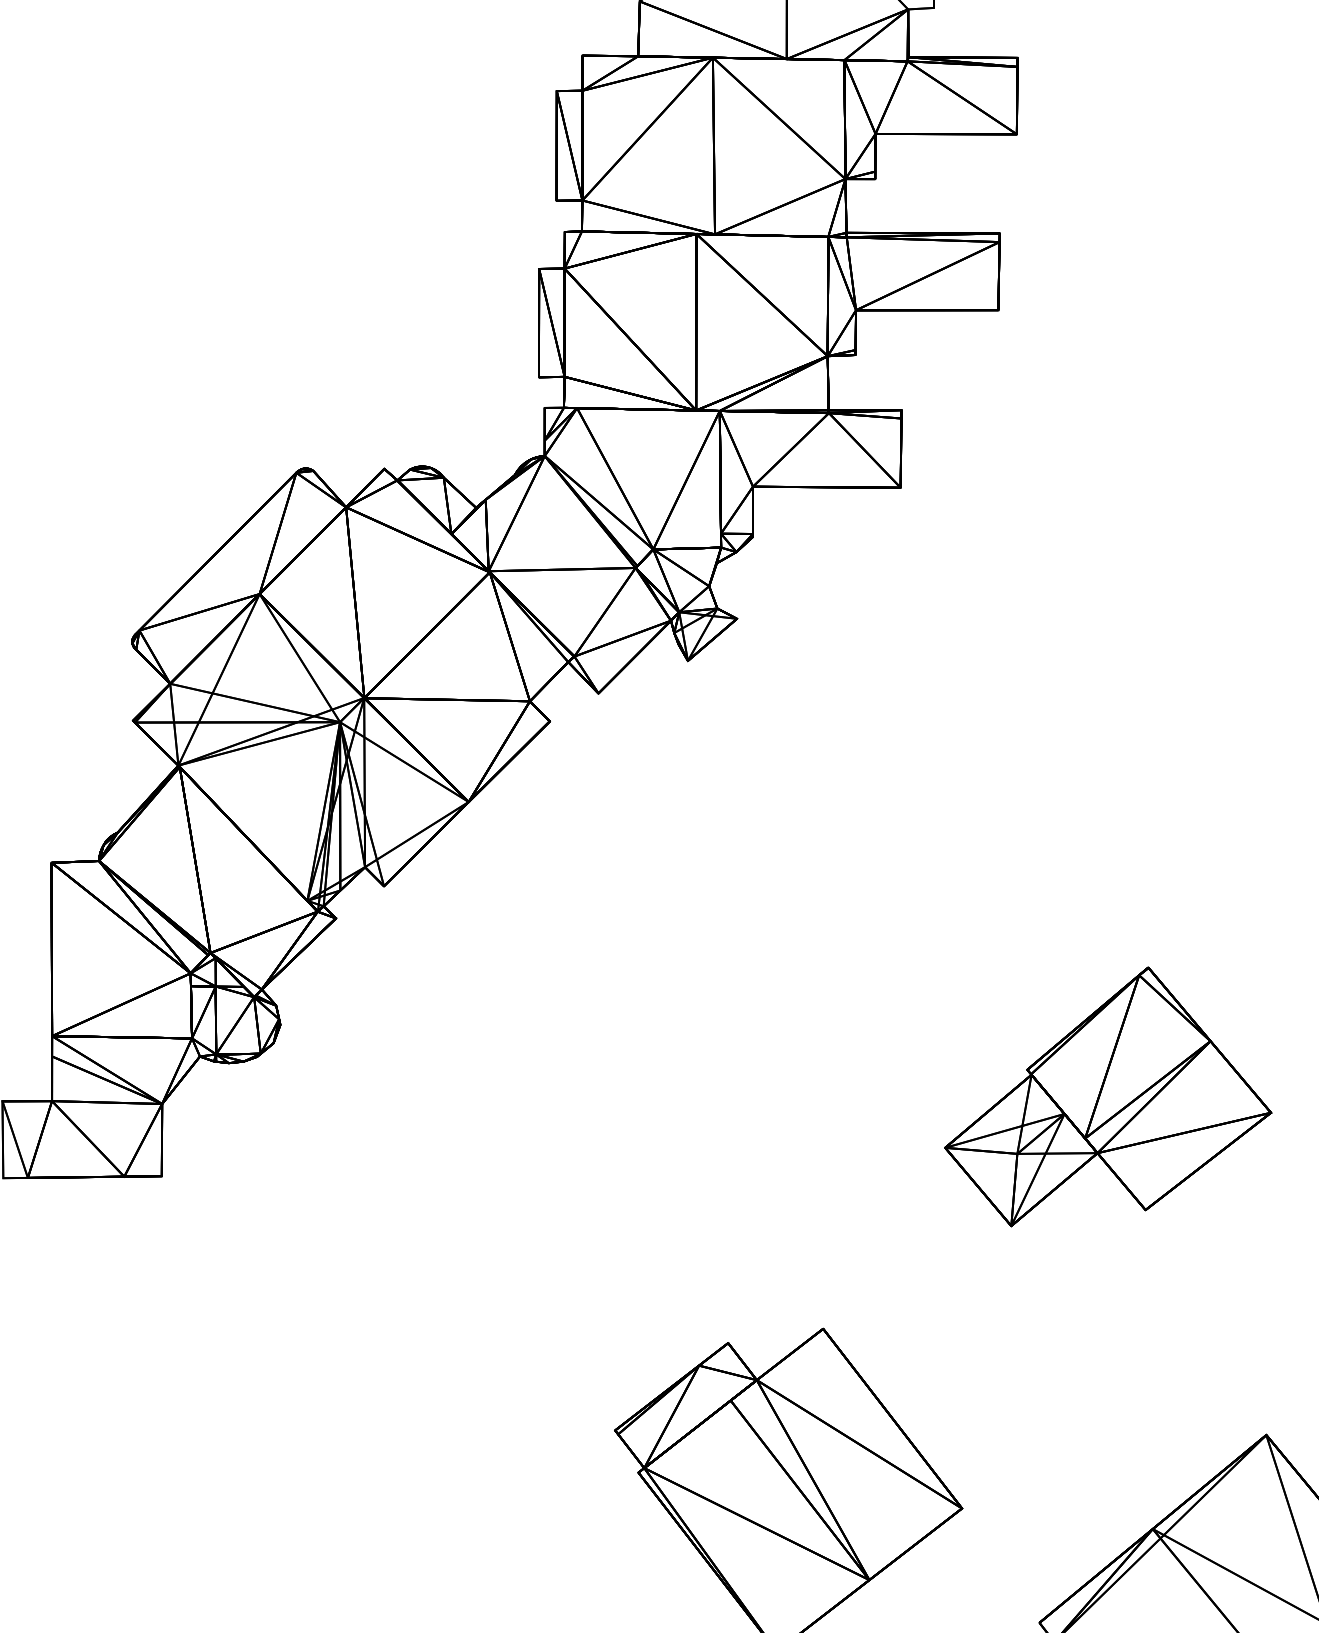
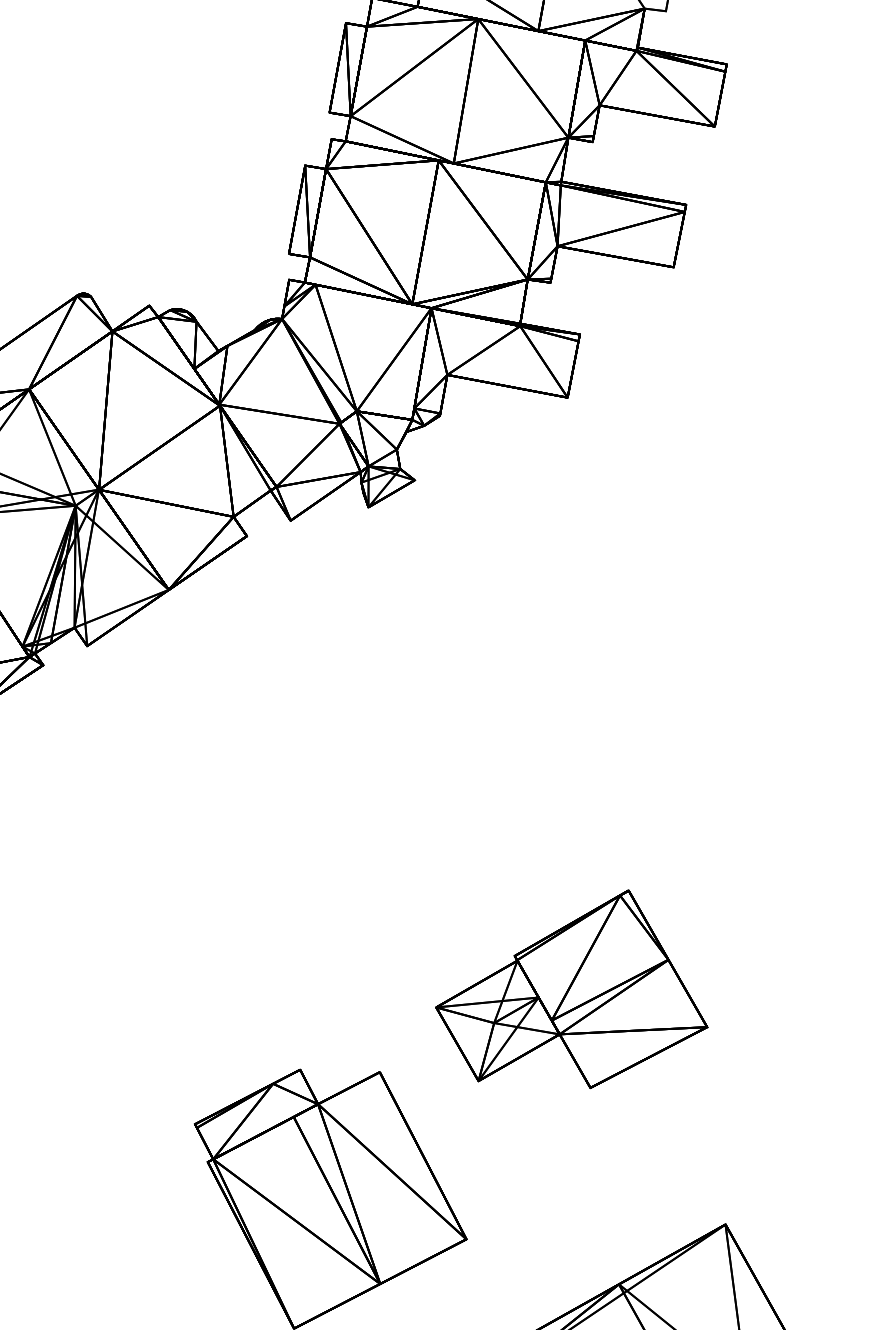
part: (1108, 1096) -> (577, 989), moved

